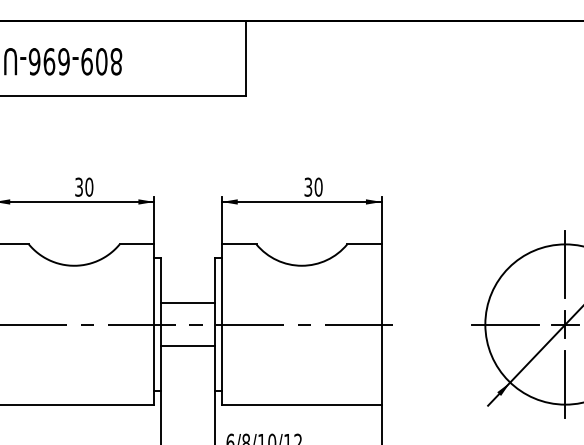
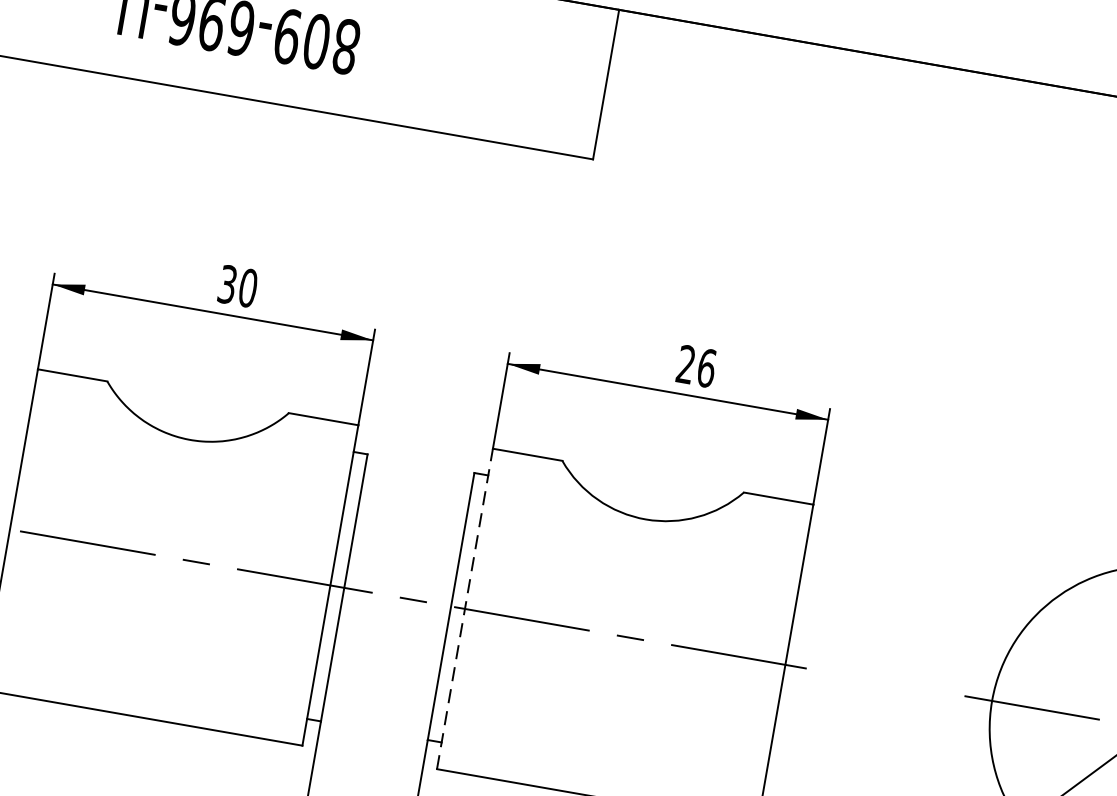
text: (313, 186) -> (696, 364), 30 -> 26
line: (187, 303) -> (403, 554), removed
line: (221, 324) -> (464, 608), solid -> dashed
line: (187, 345) -> (389, 638), removed

